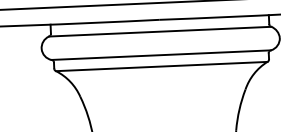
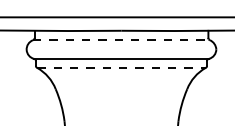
line: (161, 31) -> (122, 40), solid -> dashed
line: (161, 65) -> (121, 67), solid -> dashed

